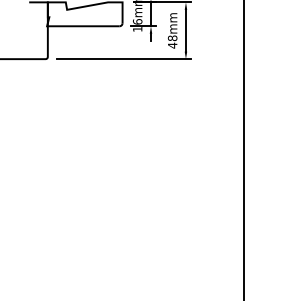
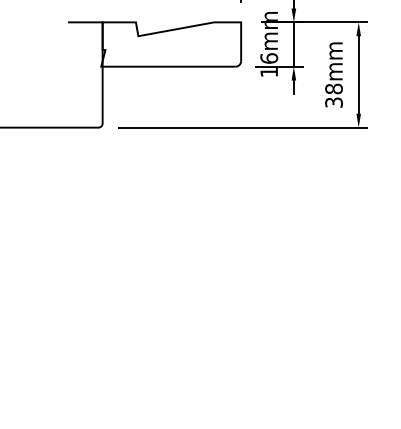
text: (172, 45) -> (333, 102), 48mm -> 38mm

